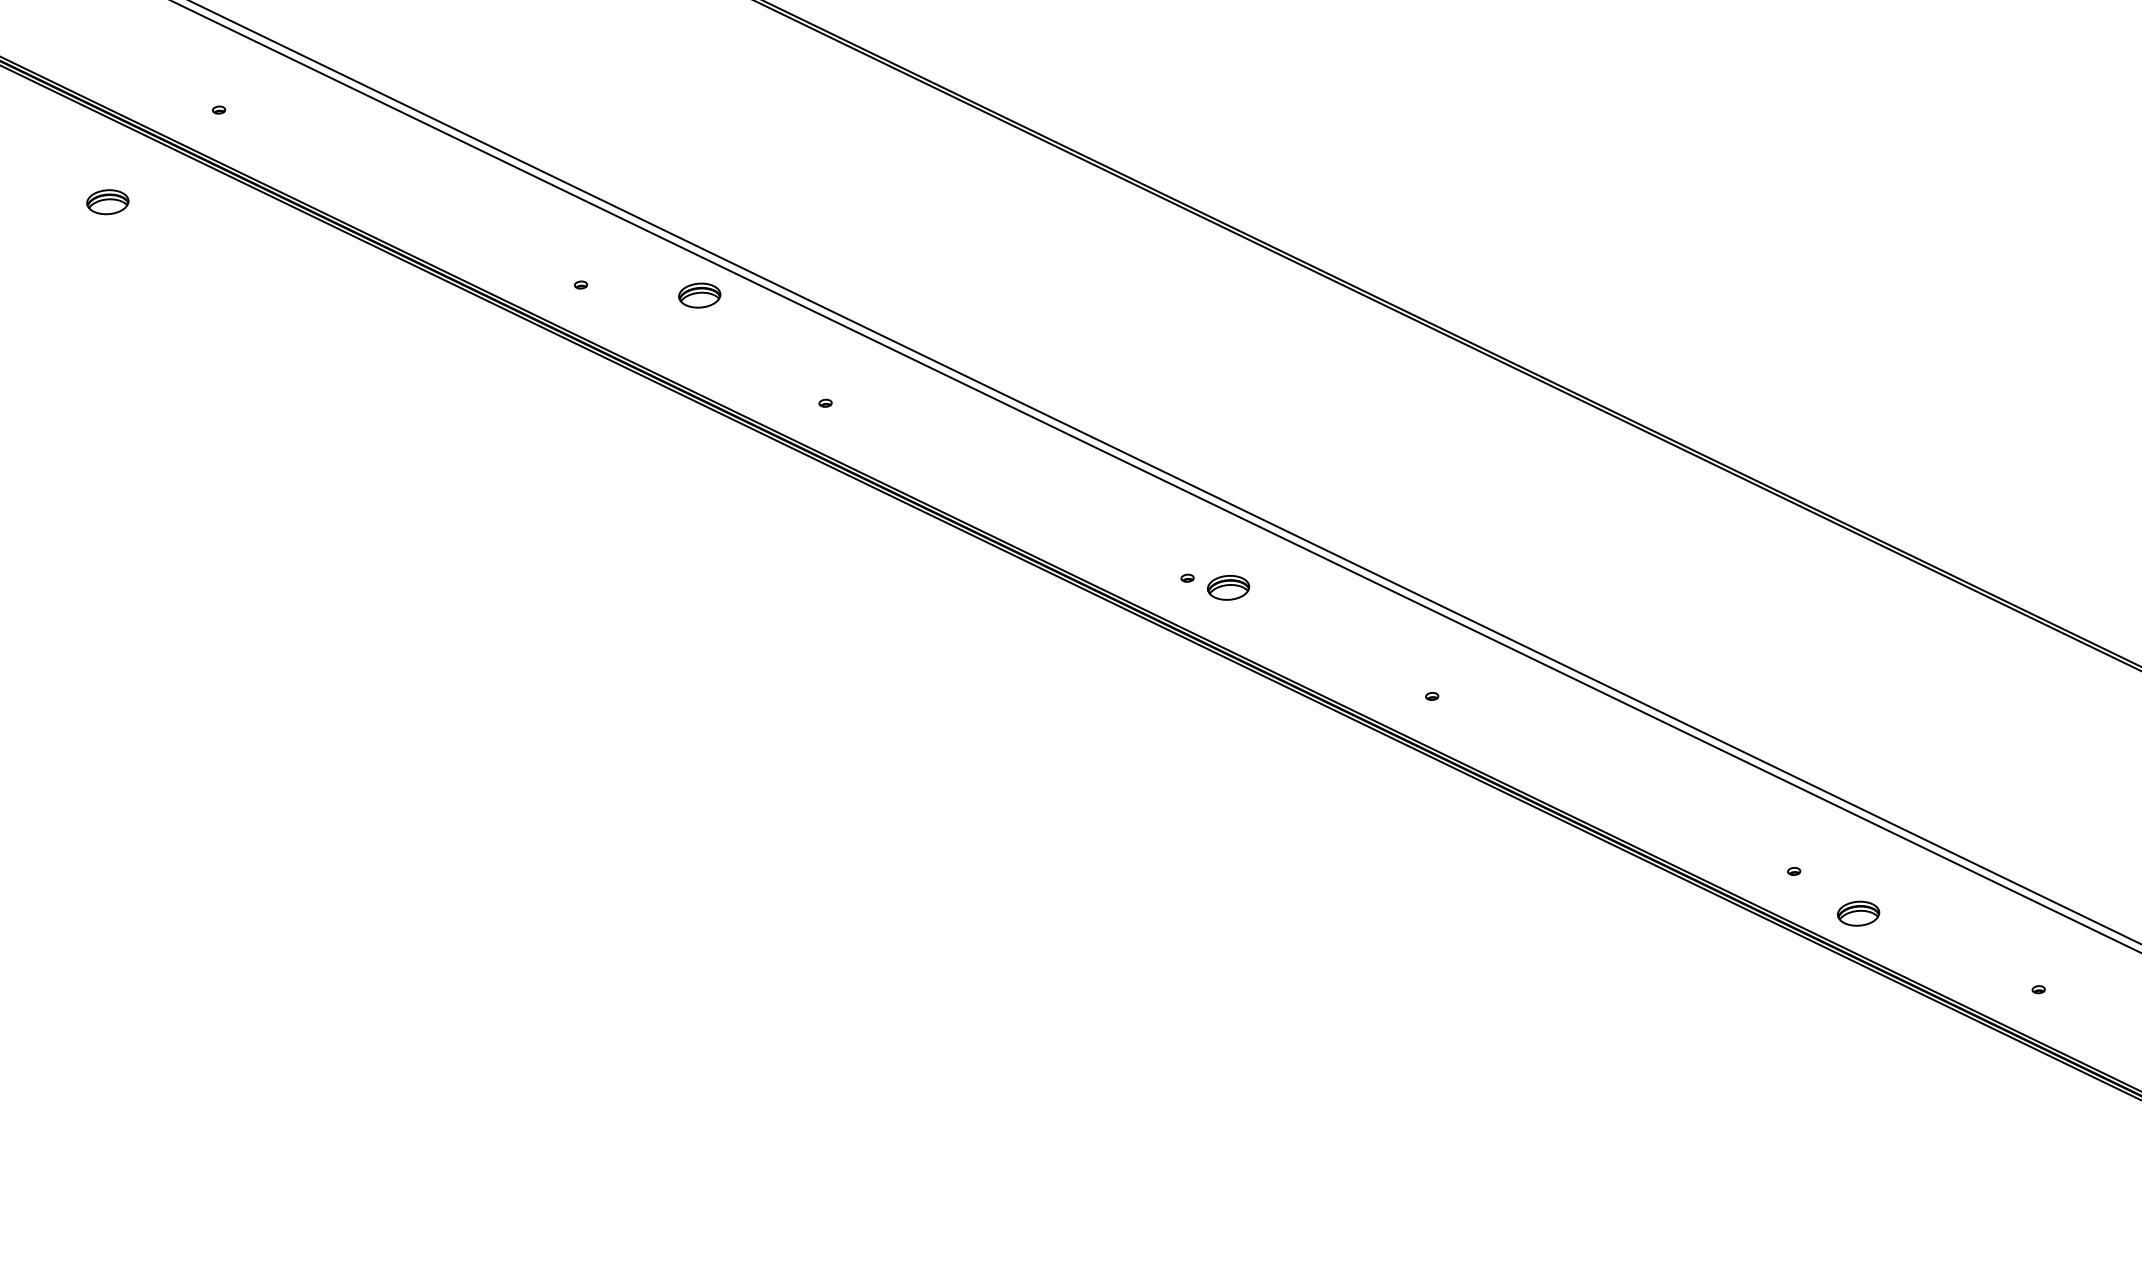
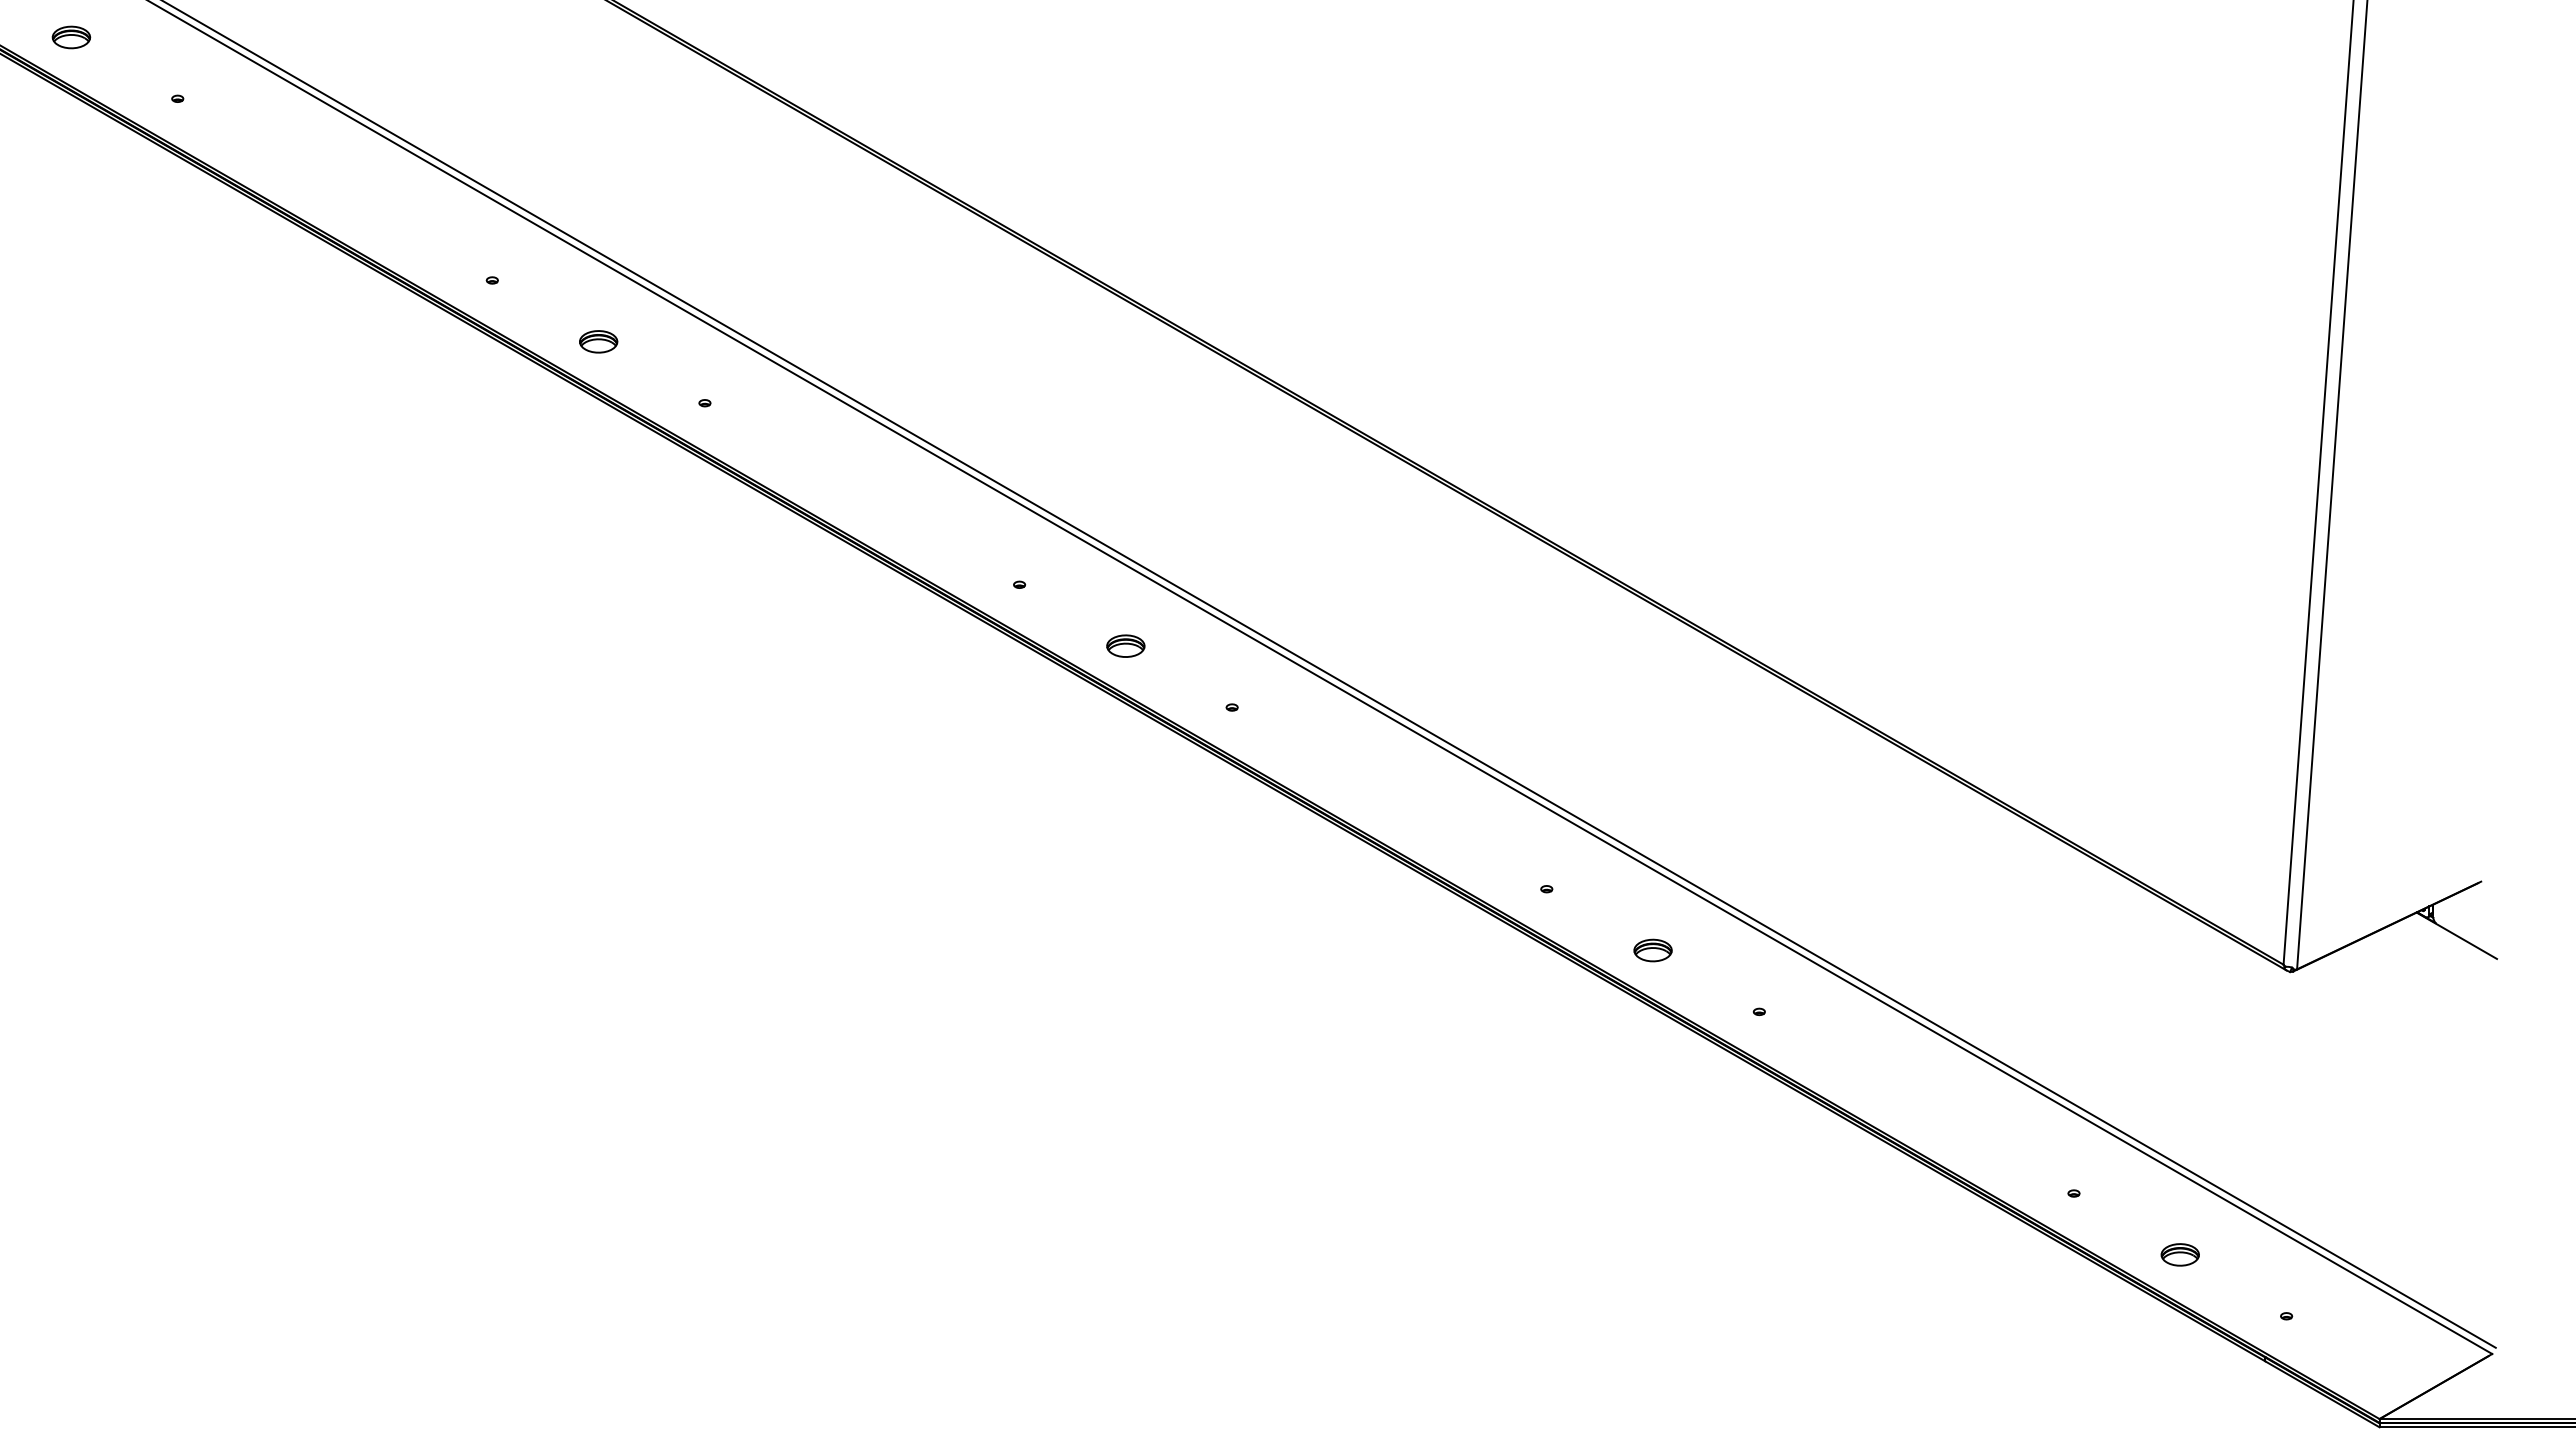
part: (107, 202) -> (71, 37), moved
part: (699, 295) -> (598, 341), moved
part: (1228, 587) -> (1125, 645), moved
part: (1857, 913) -> (1652, 950), moved

